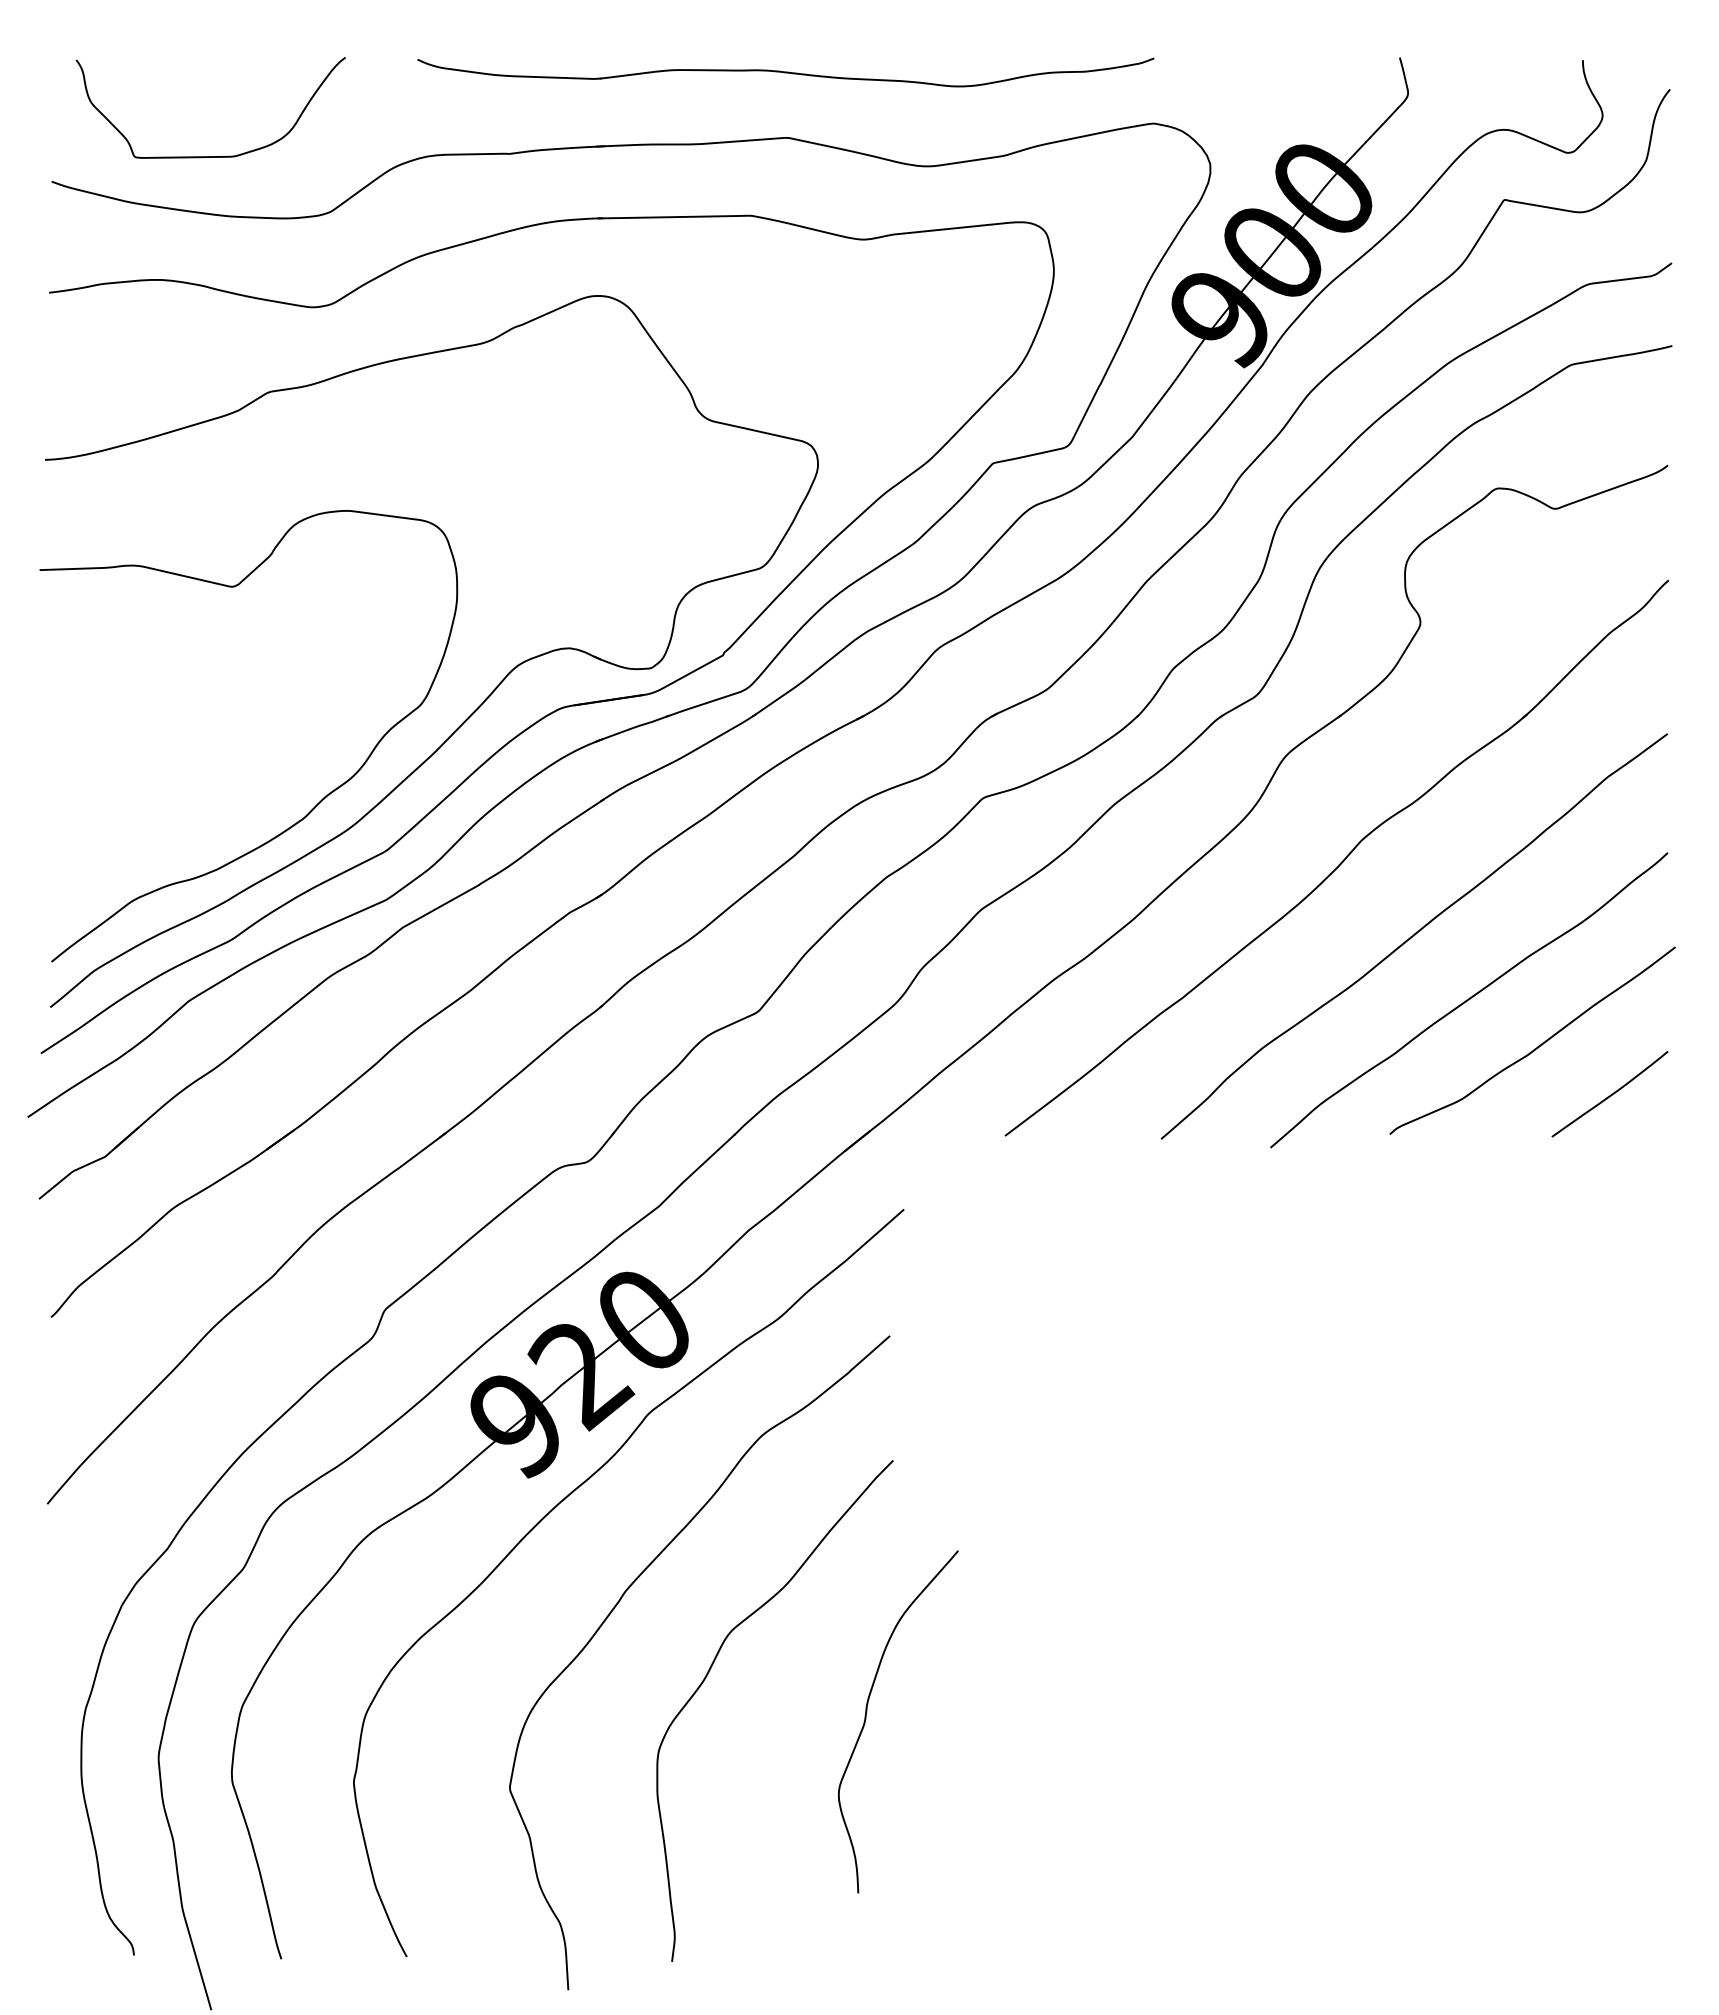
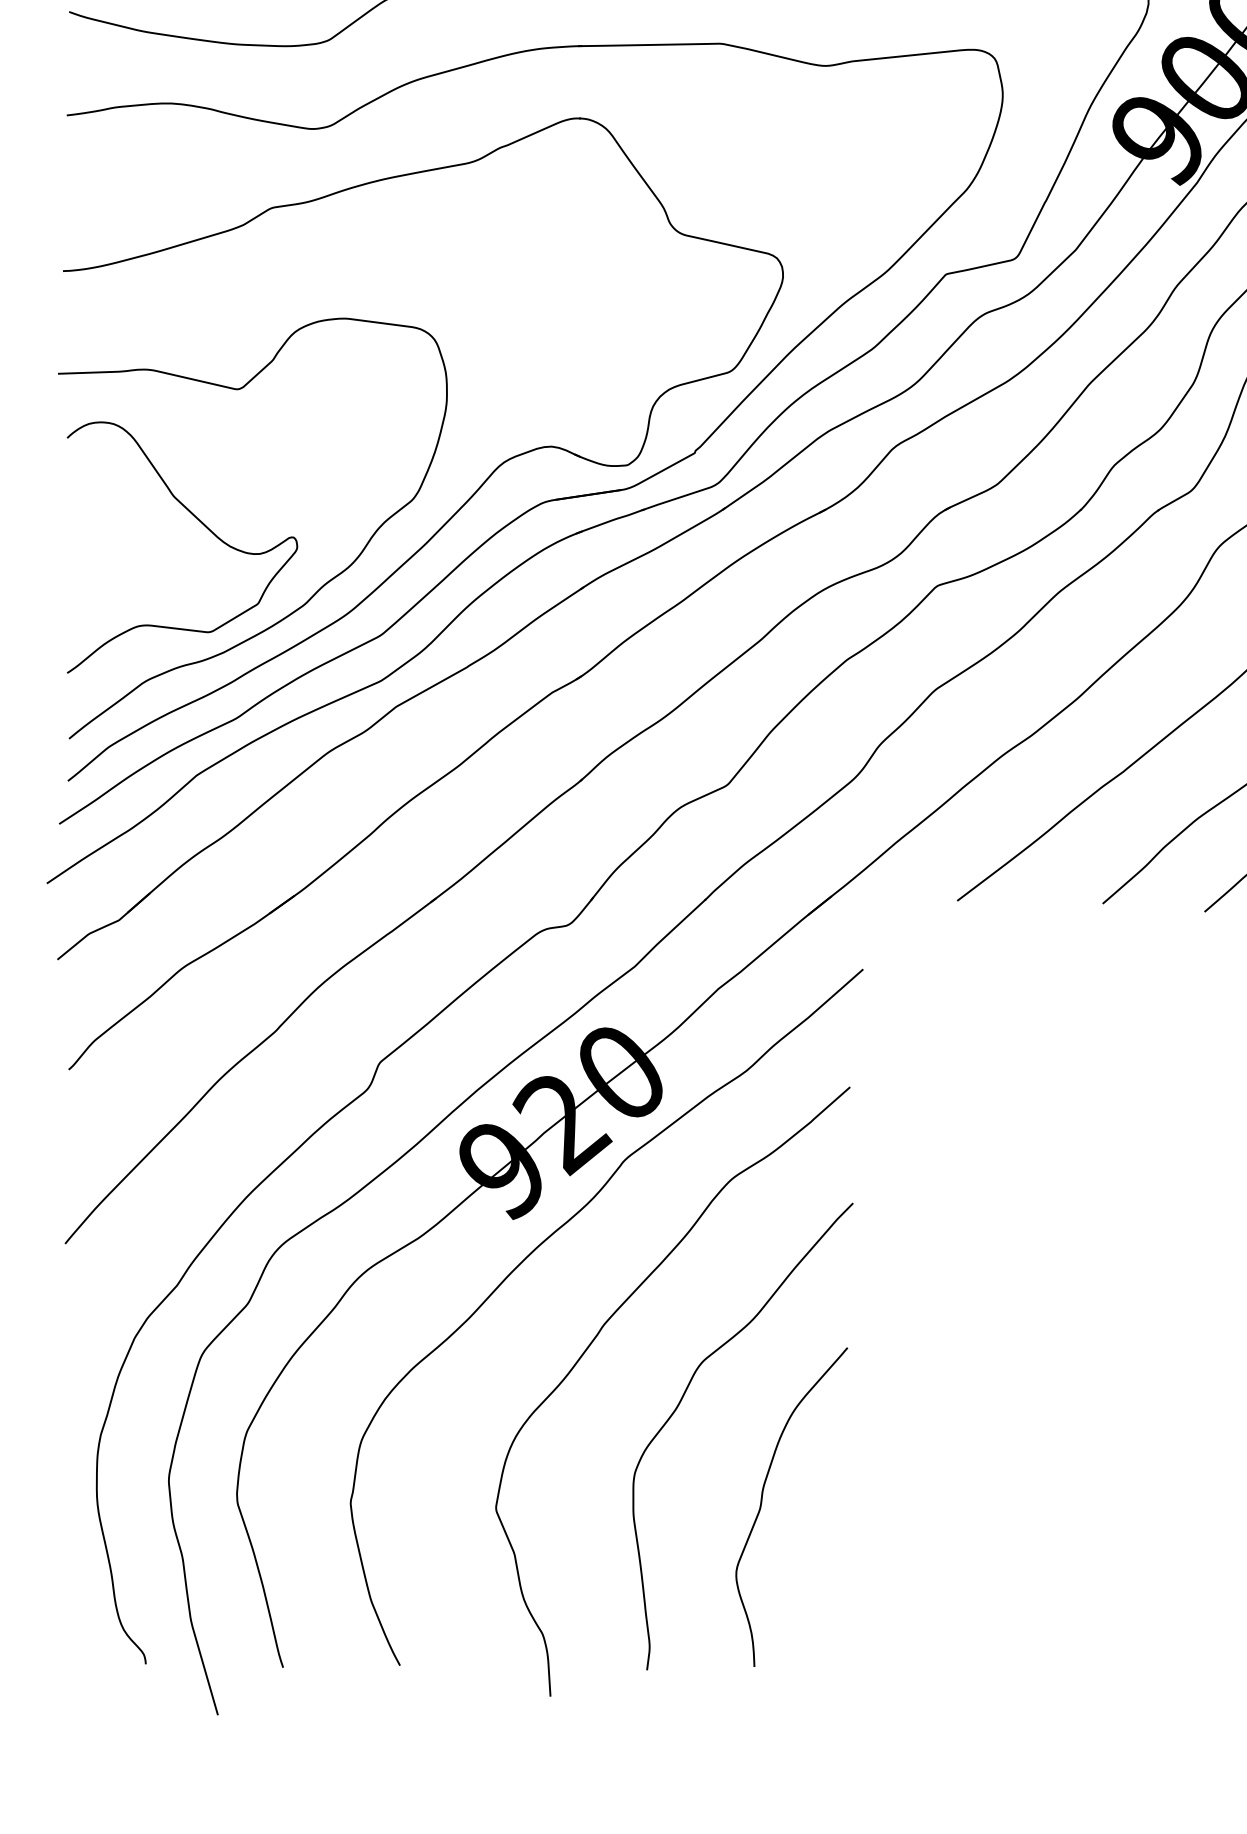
curve: (196, 733) -> (204, 525), added
curve: (866, 1719) -> (762, 1505), moved

